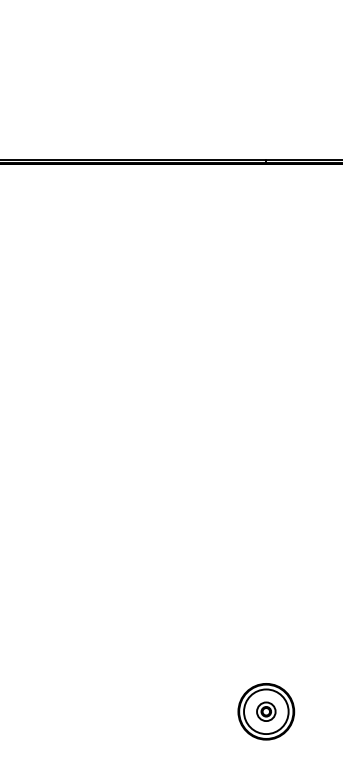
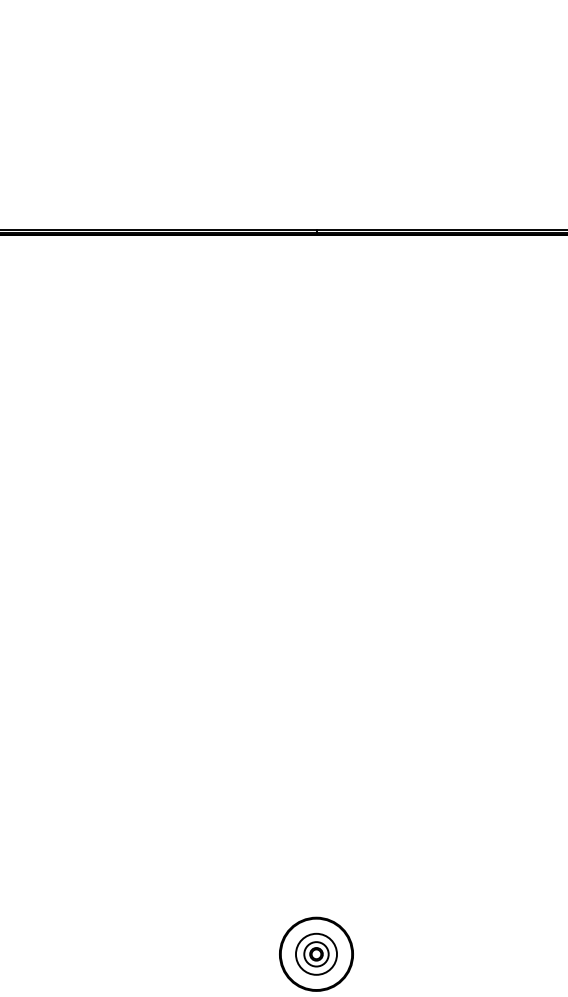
circle: (266, 711) -> (316, 954), size x0.7

